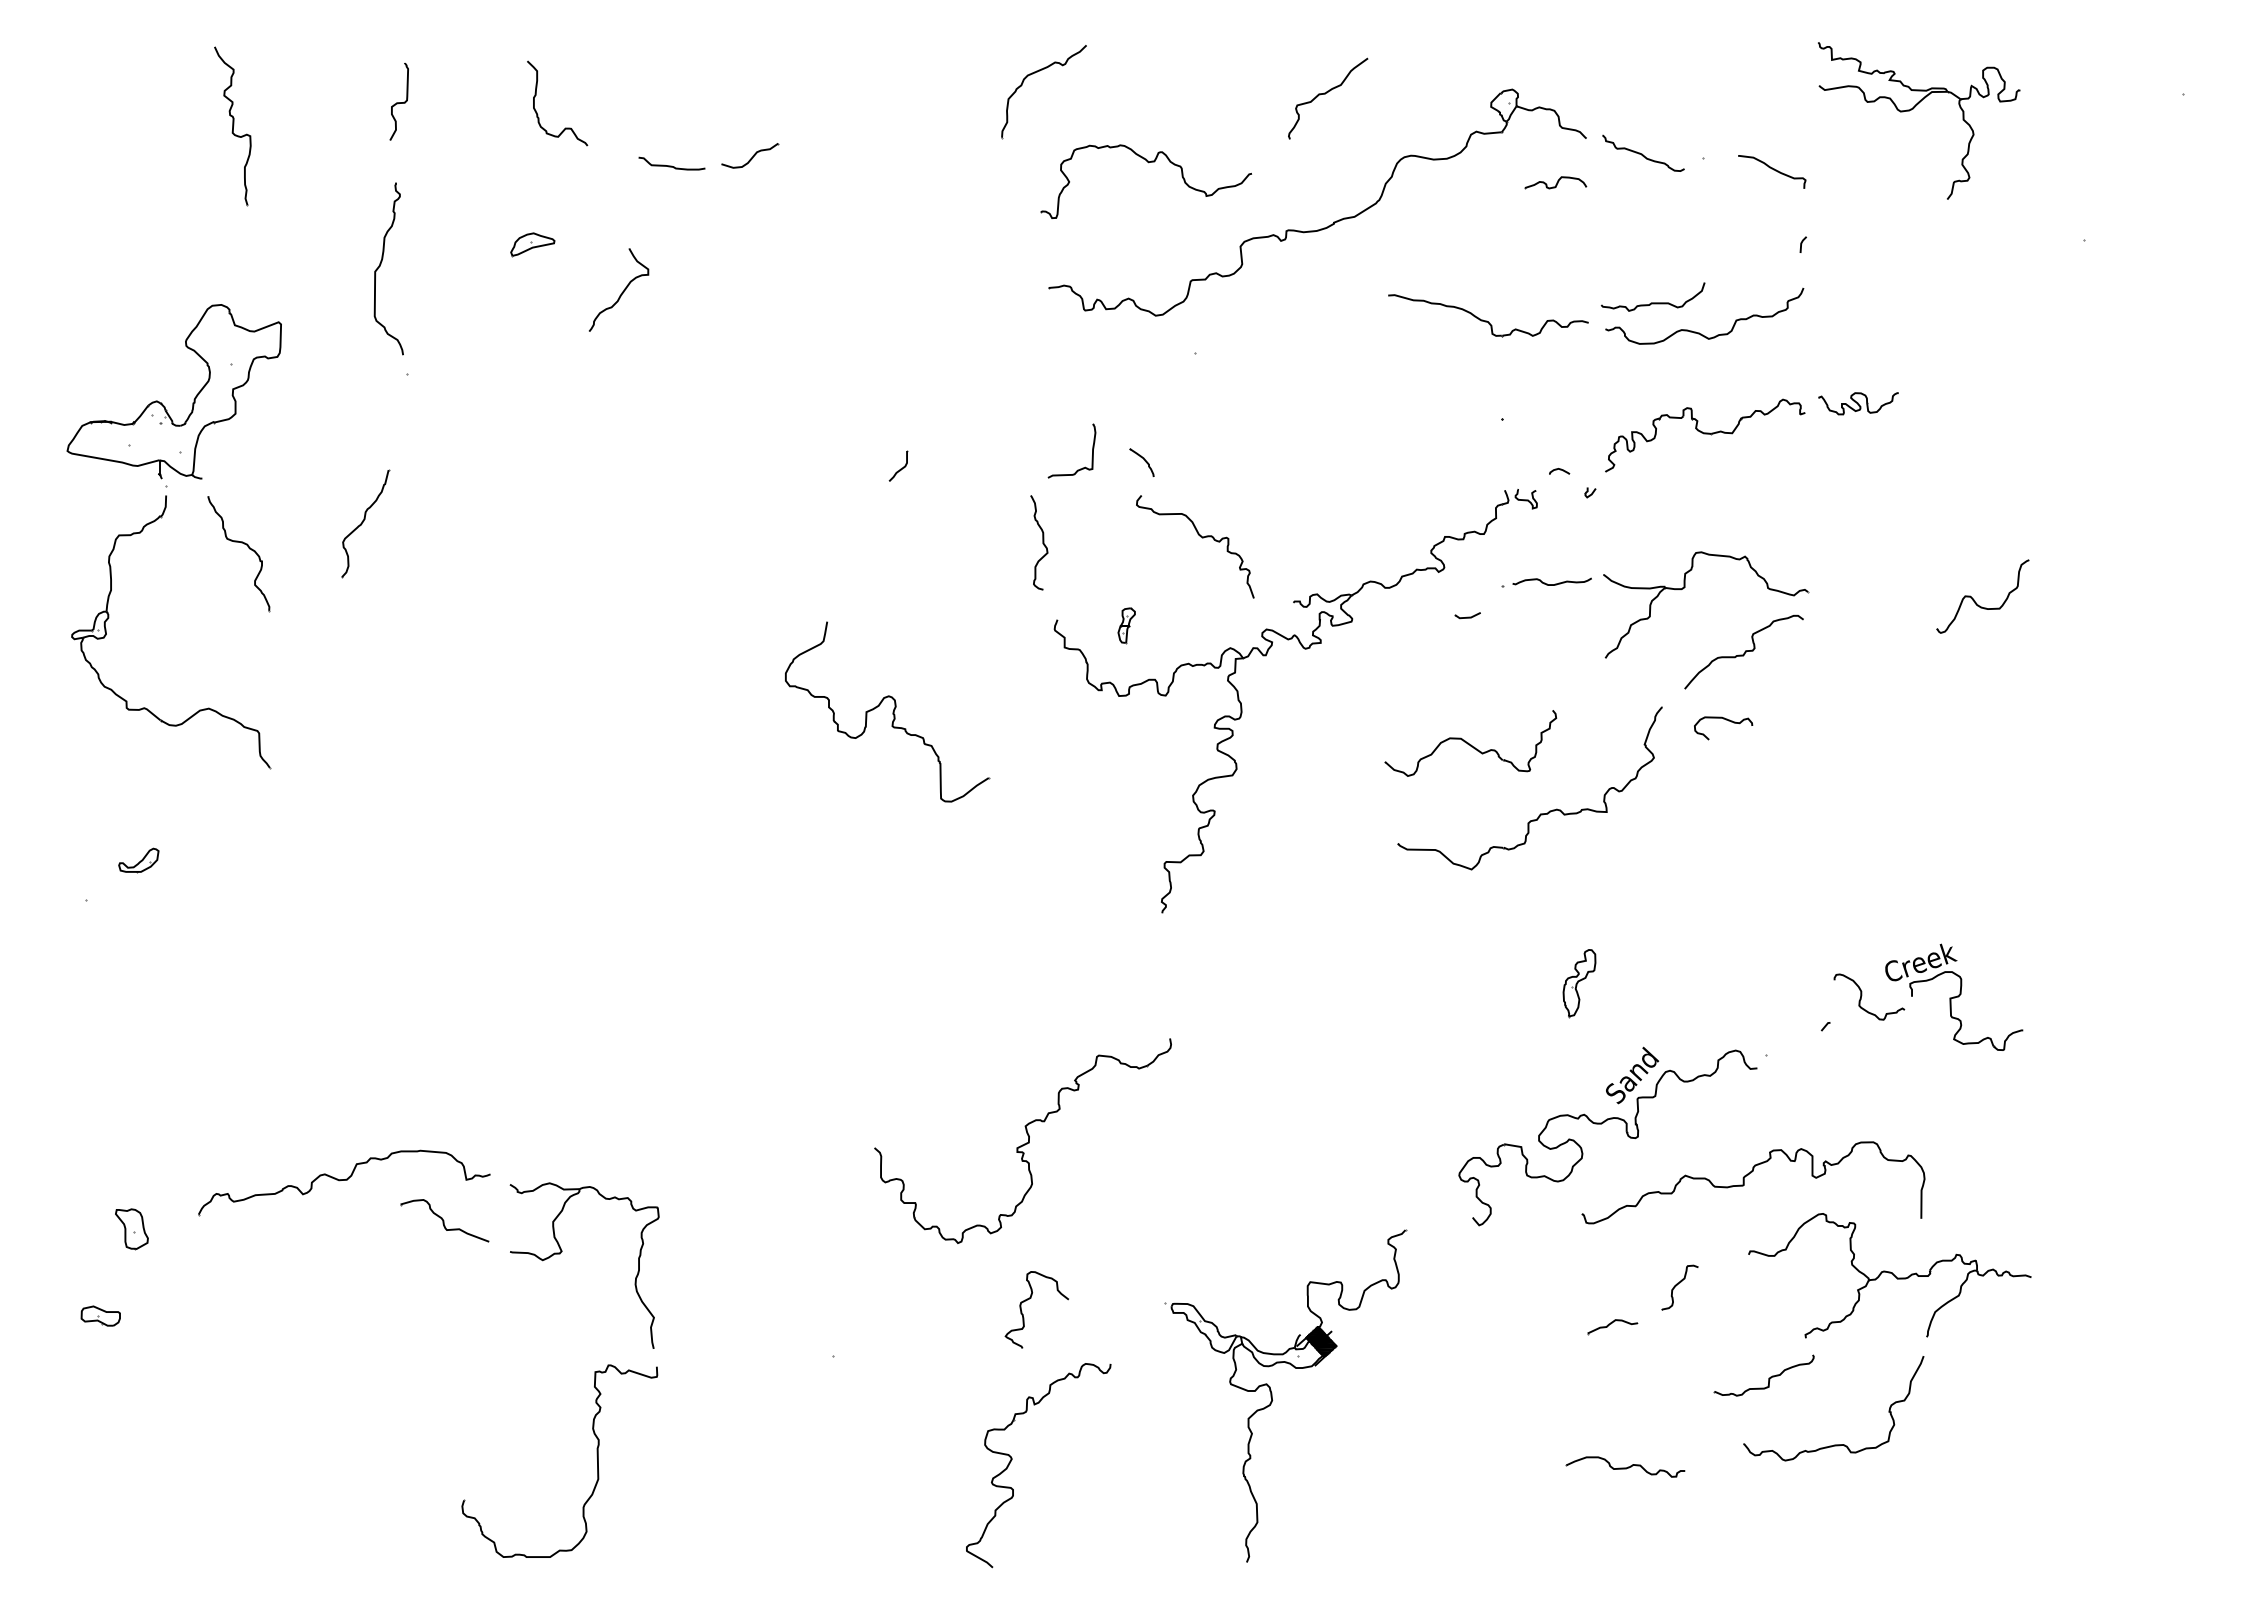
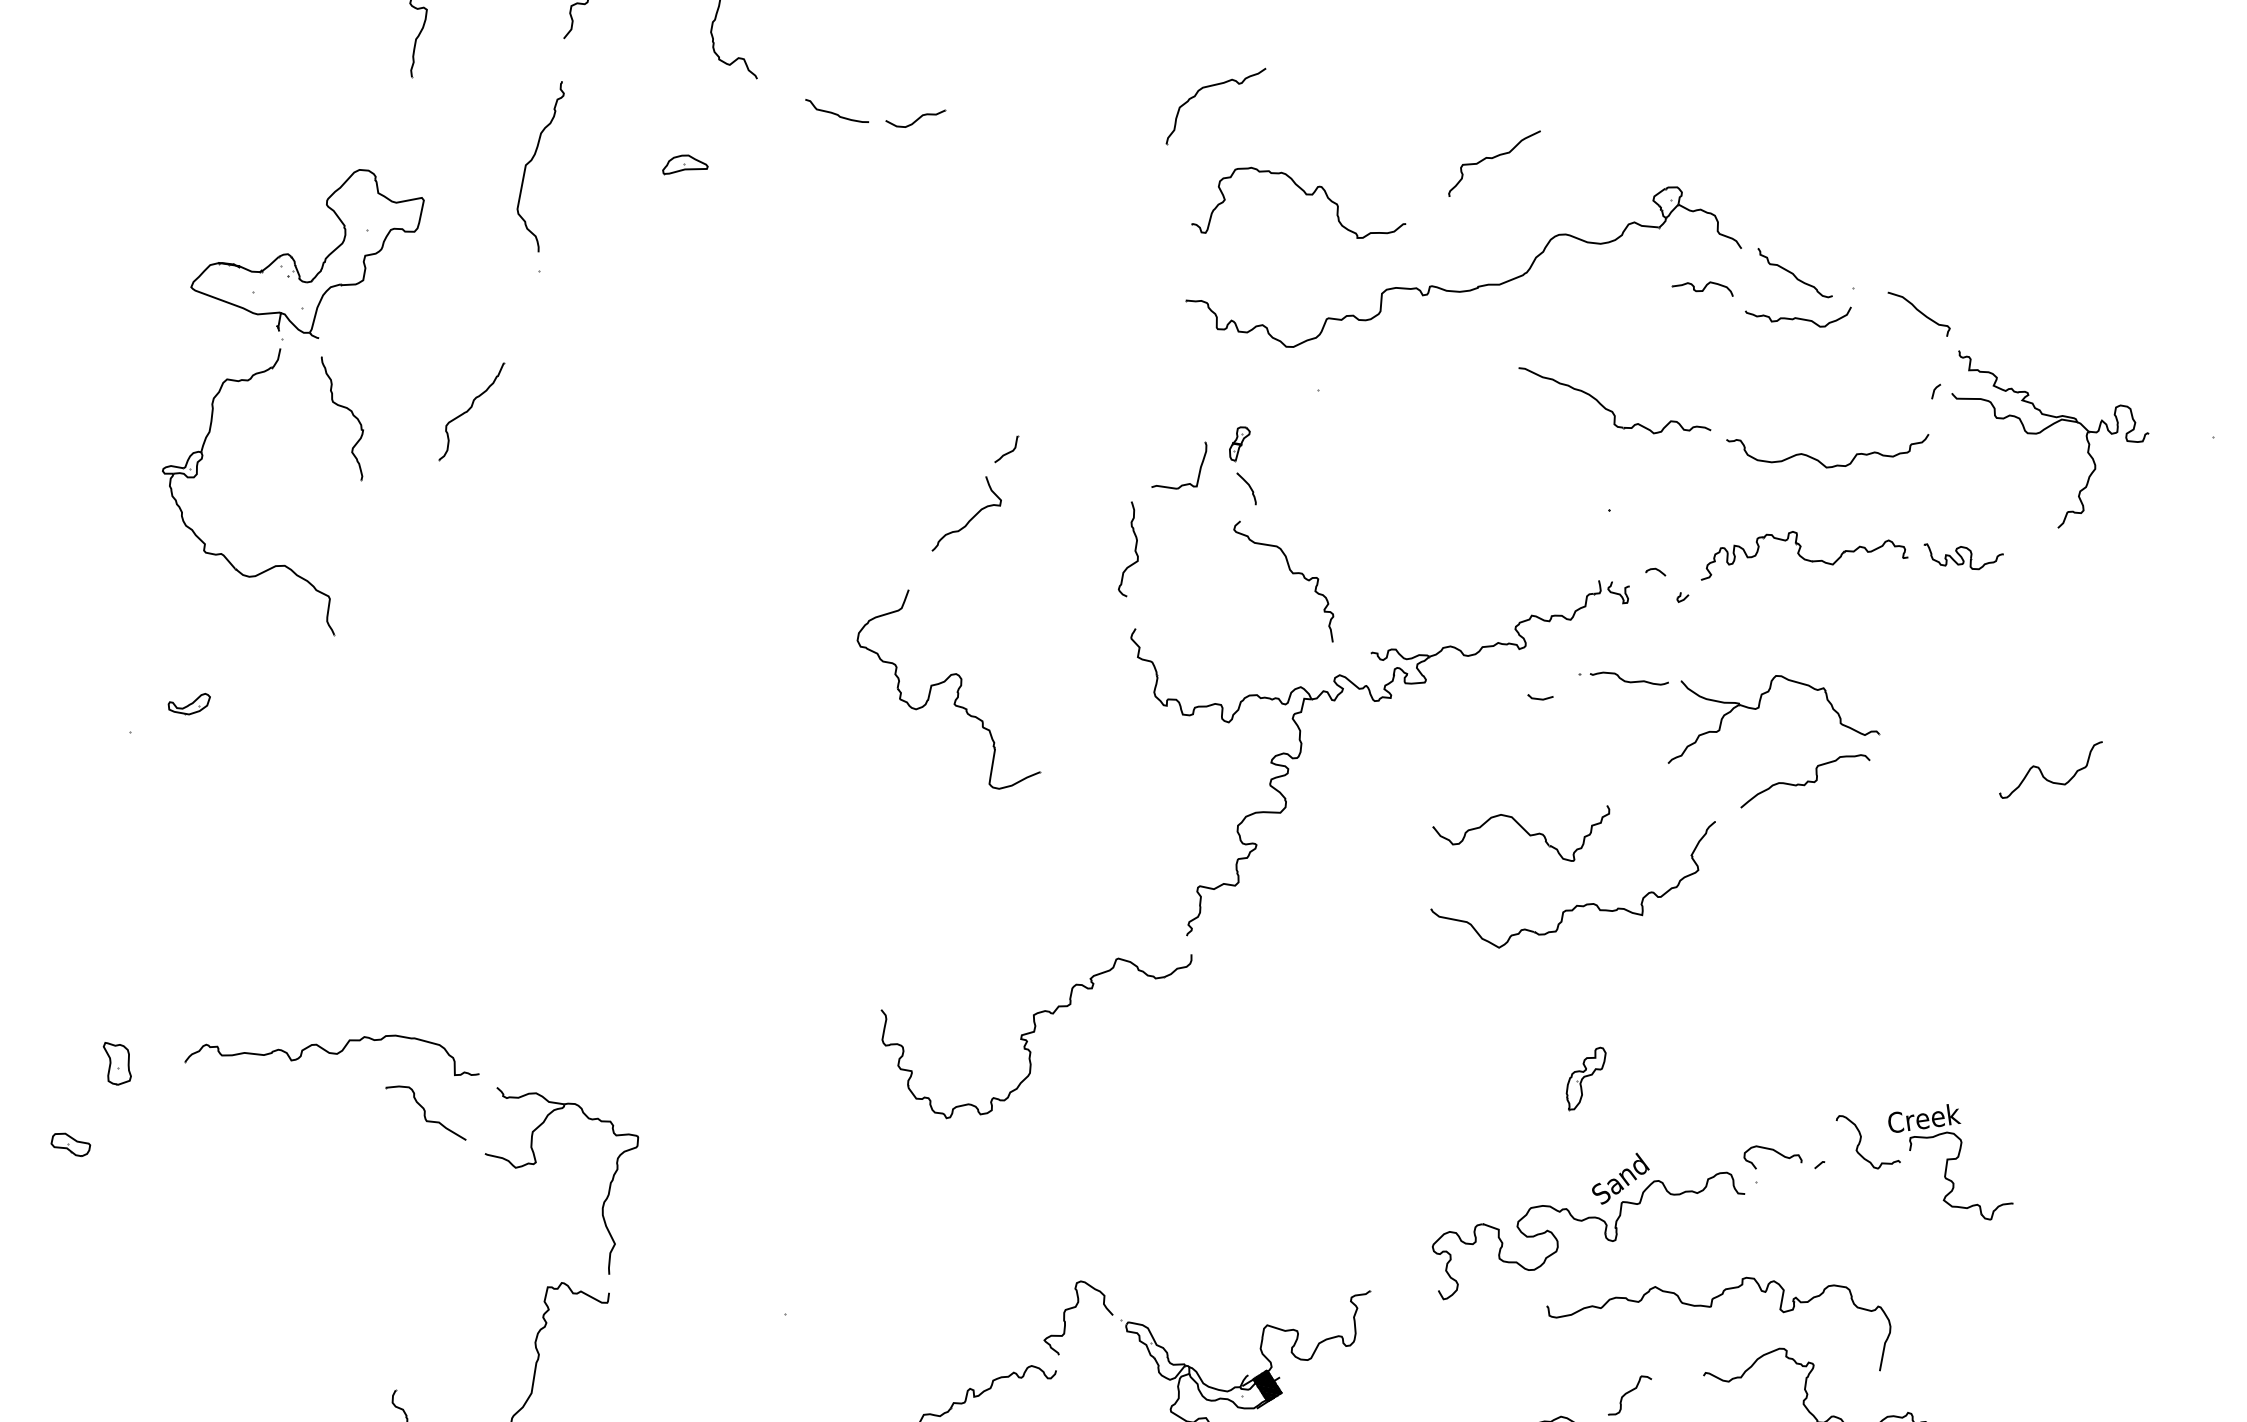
part: (1913, 109) -> (2040, 433), moved
curve: (622, 291) -> (971, 517), moved
curve: (1652, 302) -> (1796, 317), moved
part: (1126, 625) -> (1239, 443), moved
curve: (1726, 720) -> (1776, 1153), moved
part: (1022, 1140) -> (1028, 1028), moved
curve: (1031, 1298) -> (1076, 1307), moved

